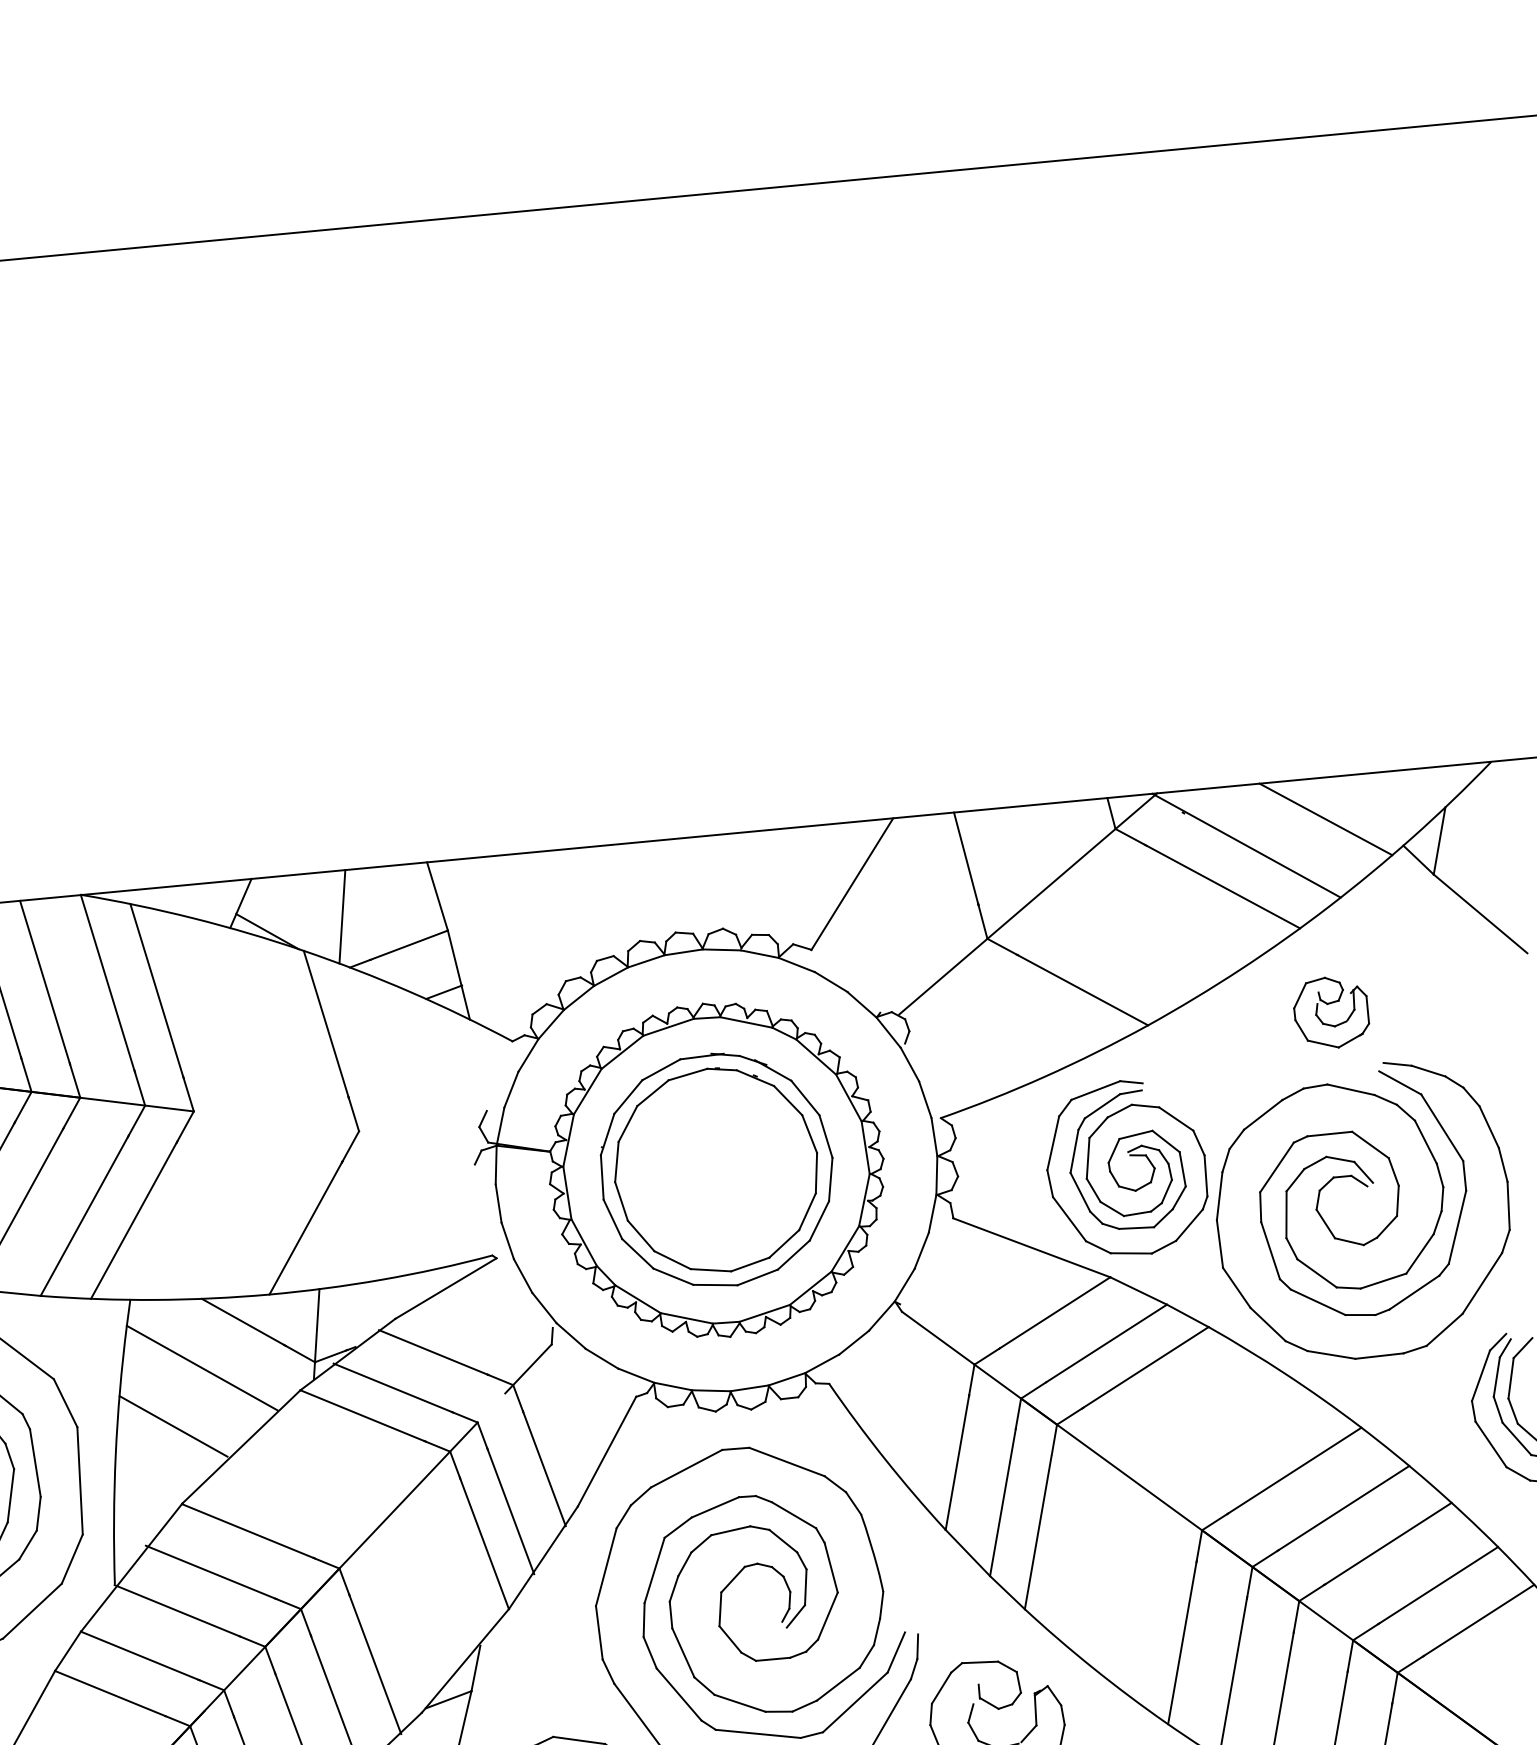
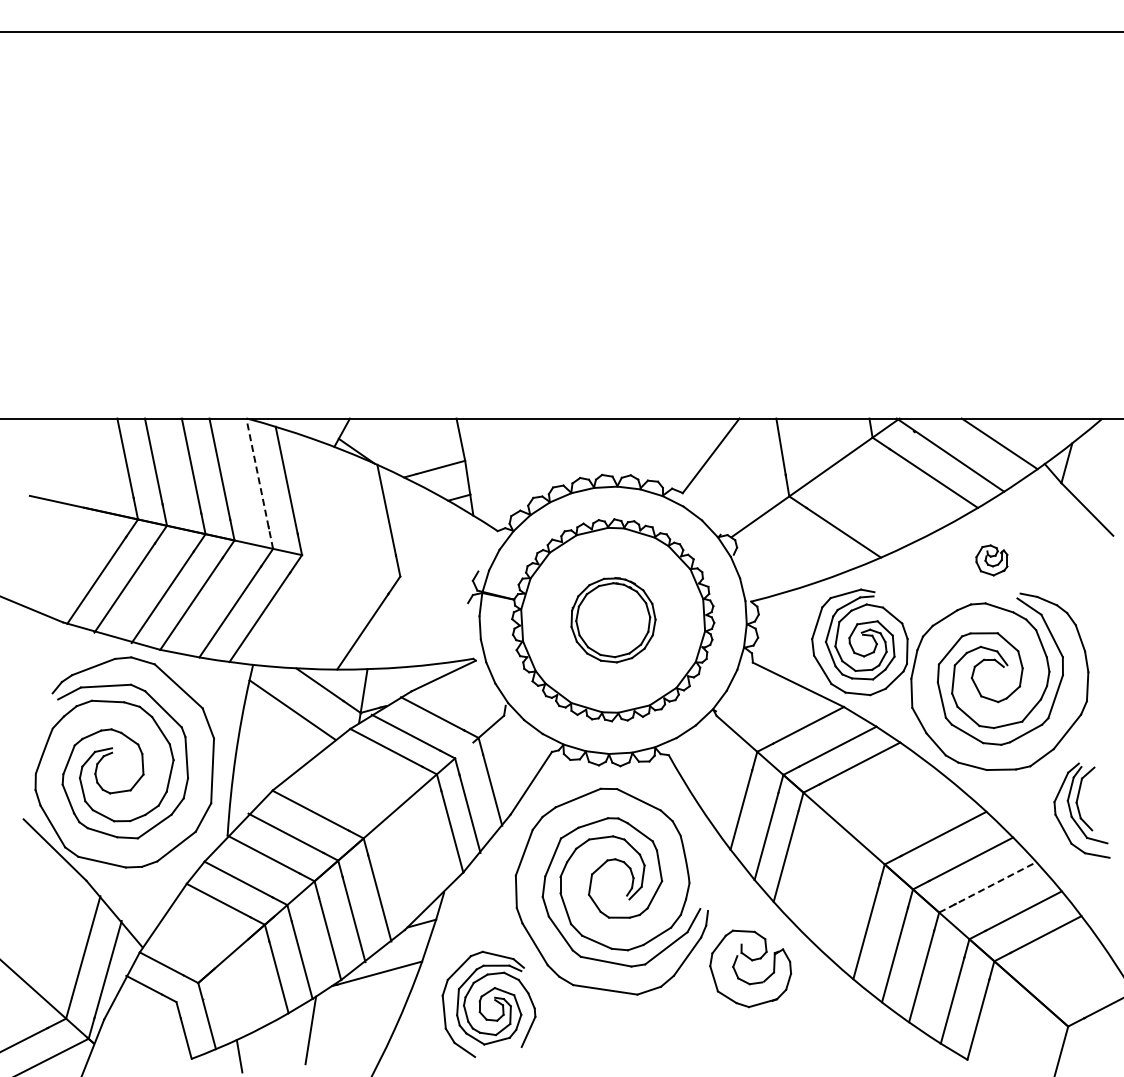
line: (342, 916) -> (402, 446), removed
line: (112, 1000) -> (259, 483), solid -> dashed
part: (1330, 1012) -> (991, 560), size x0.7
part: (716, 1168) -> (613, 619), size x0.6
line: (172, 1426) -> (271, 743), removed
line: (1374, 1552) -> (987, 887), solid -> dashed

